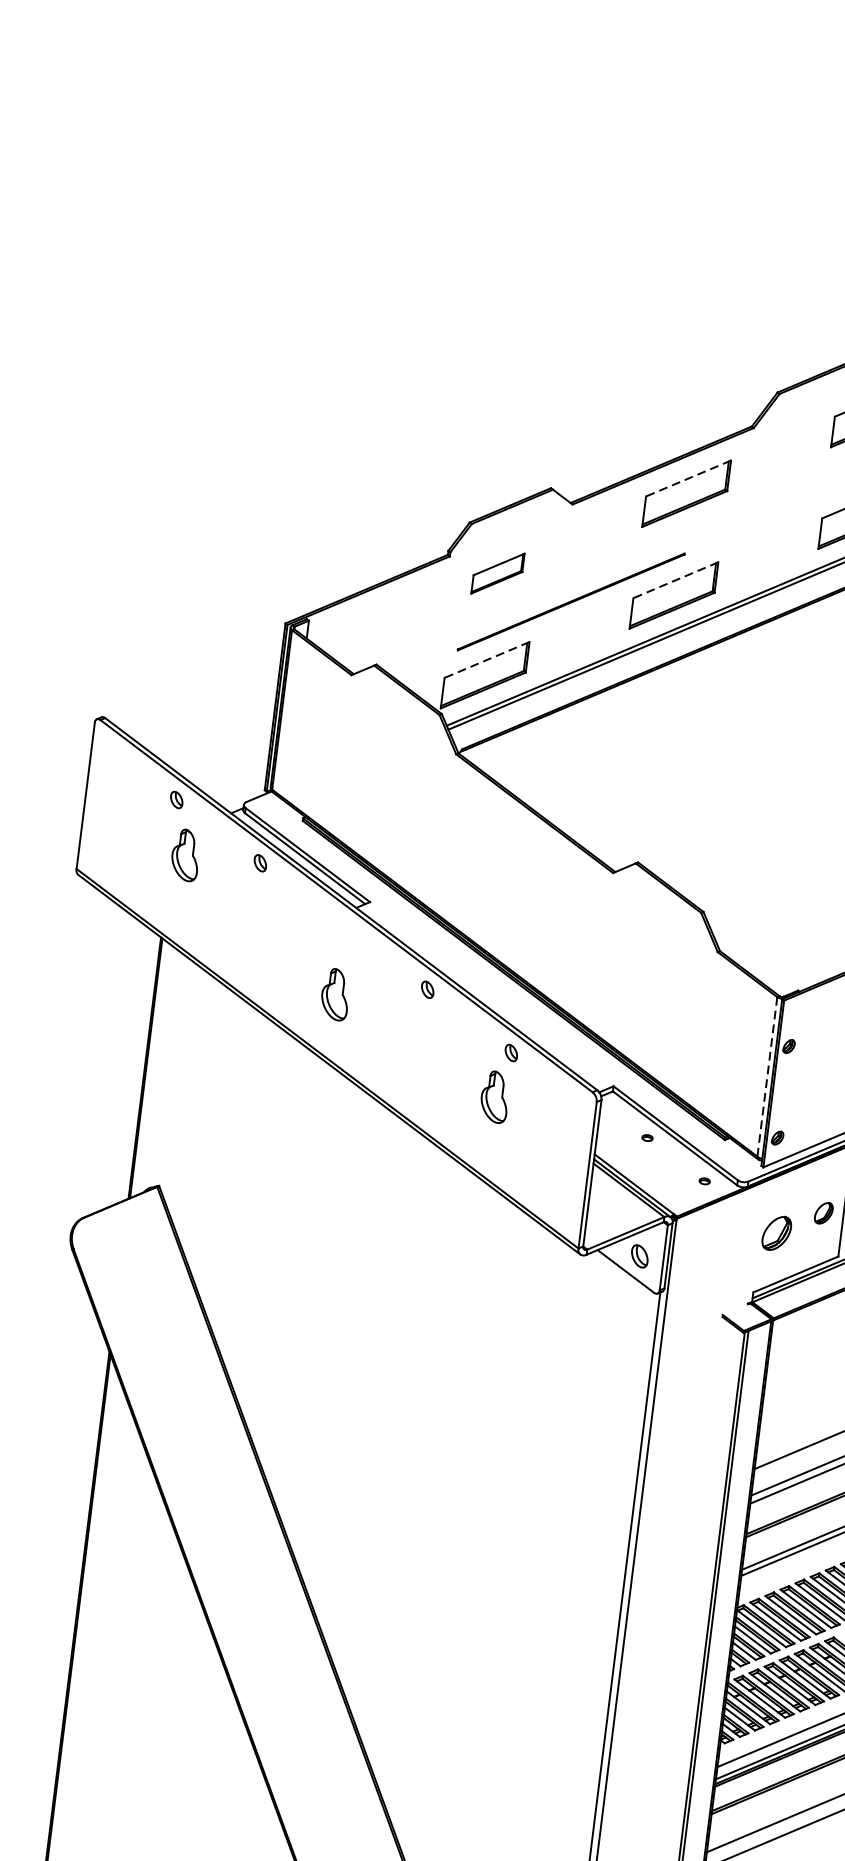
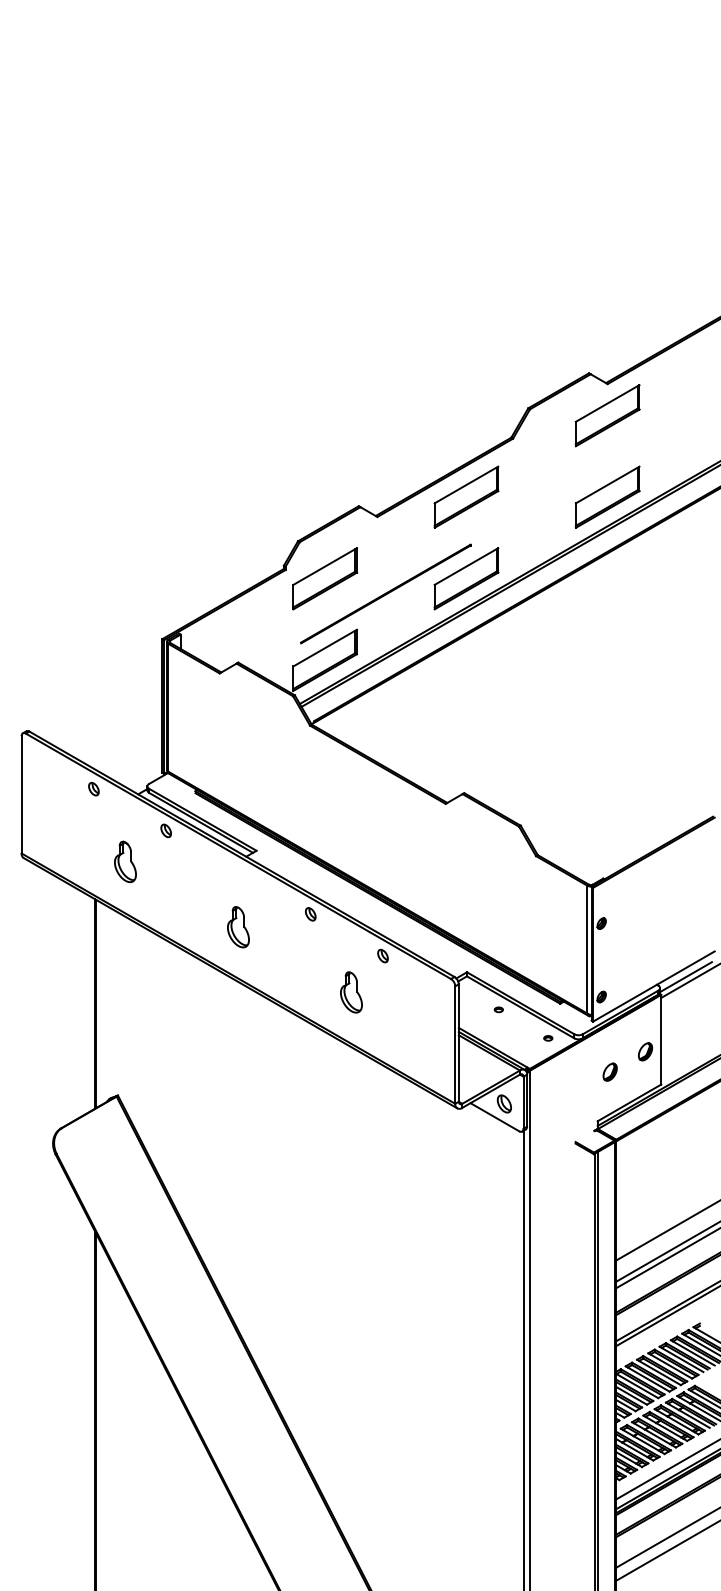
line: (688, 479) -> (466, 485), dashed -> solid
part: (498, 573) -> (325, 578), size x1.67
line: (675, 580) -> (466, 566), dashed -> solid
line: (487, 660) -> (325, 648), dashed -> solid
part: (185, 854) -> (125, 861), moved
line: (767, 1076) -> (587, 949), dashed -> solid
part: (495, 1097) -> (351, 992), moved
part: (775, 1232) -> (609, 1071), size x0.62

